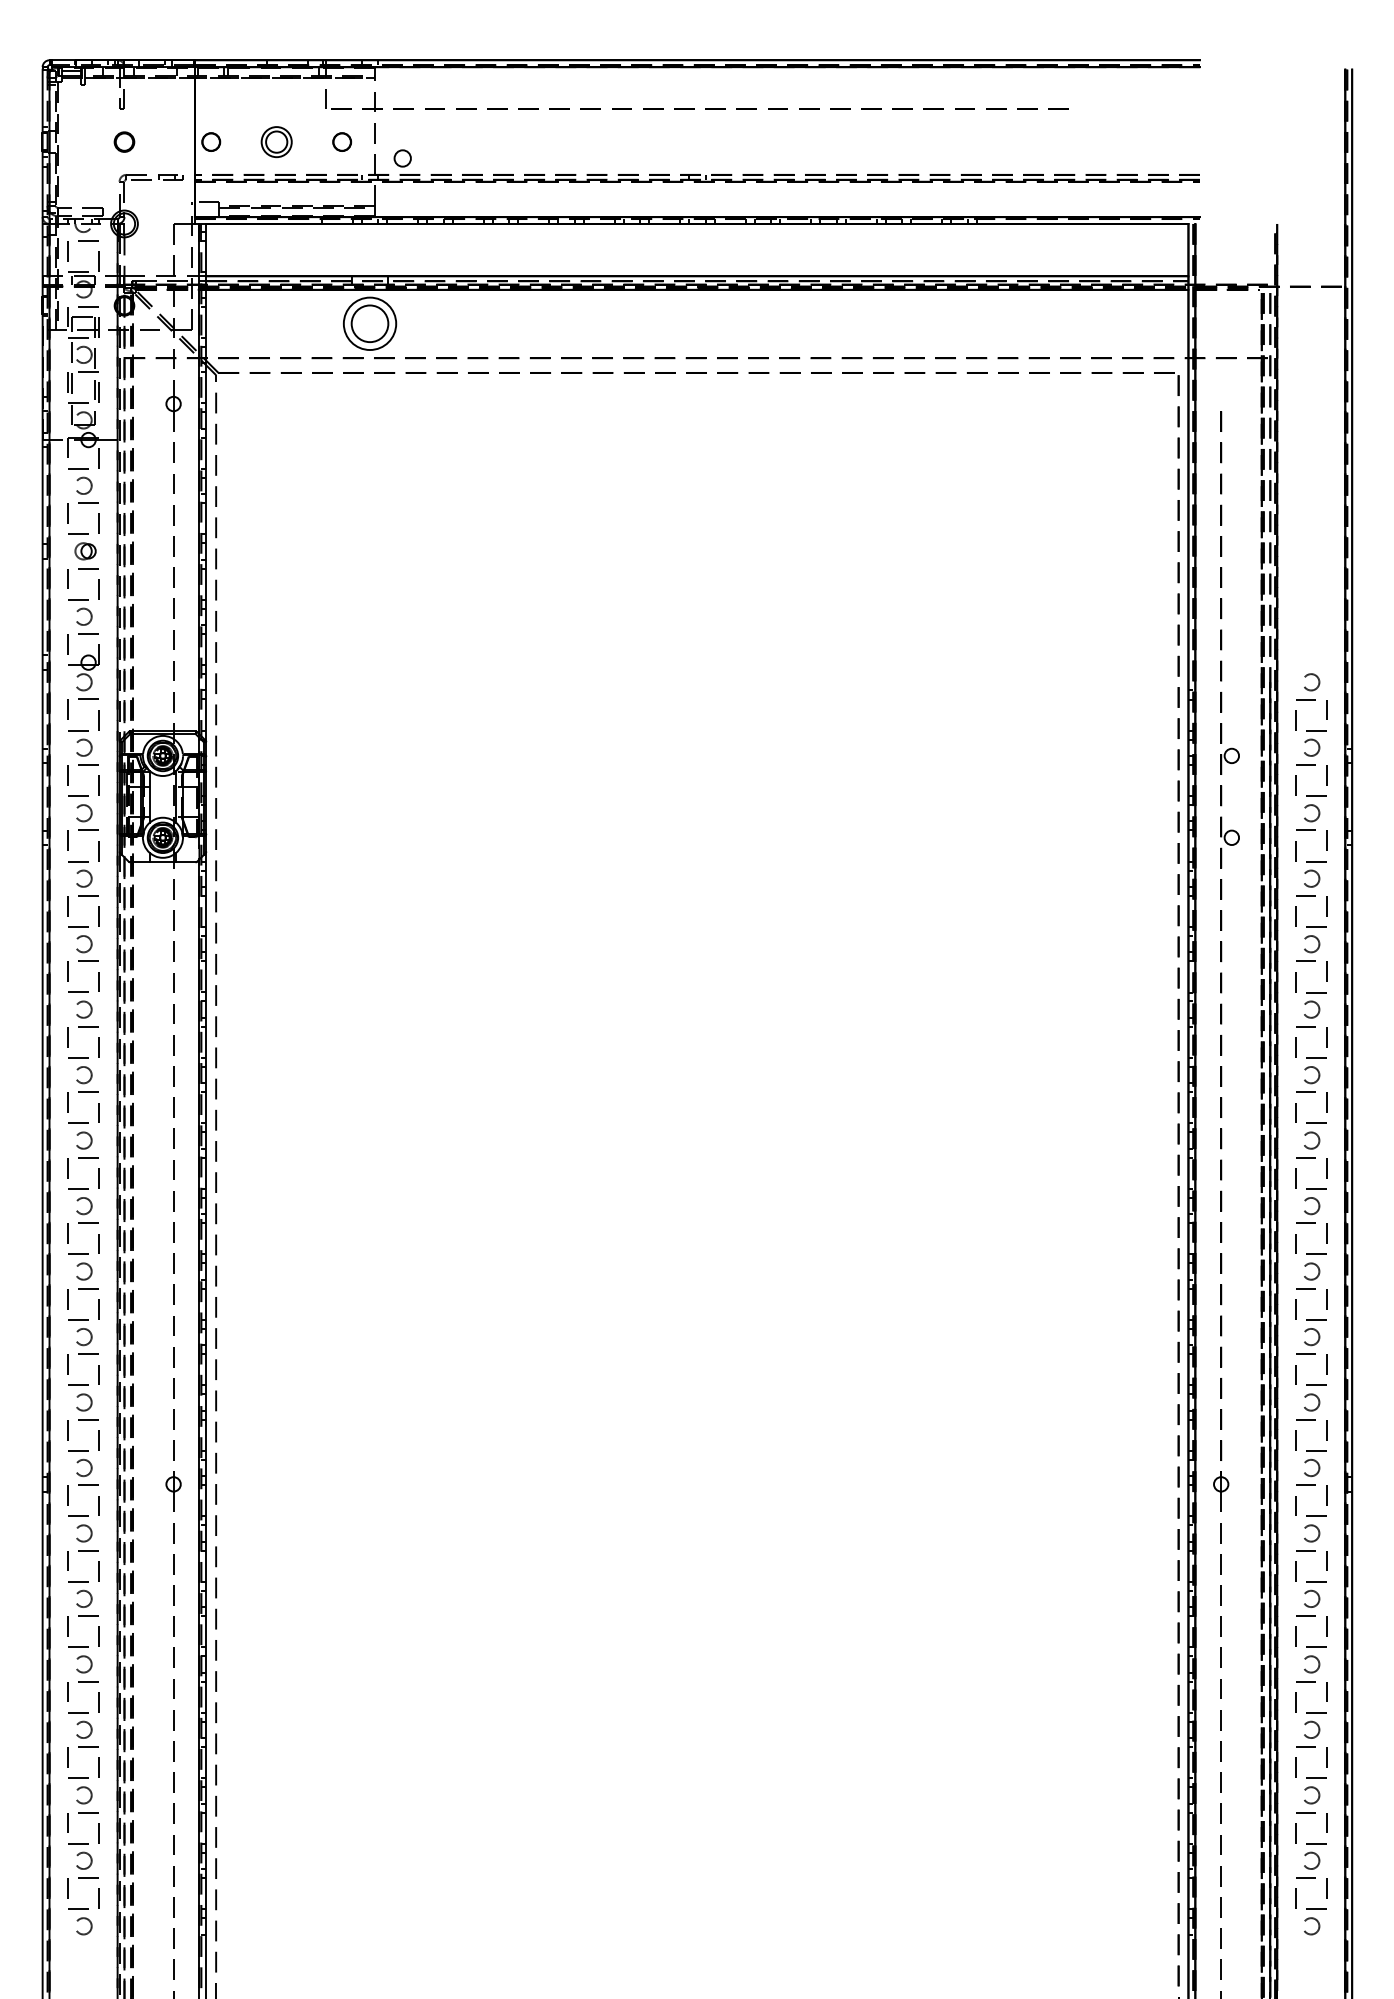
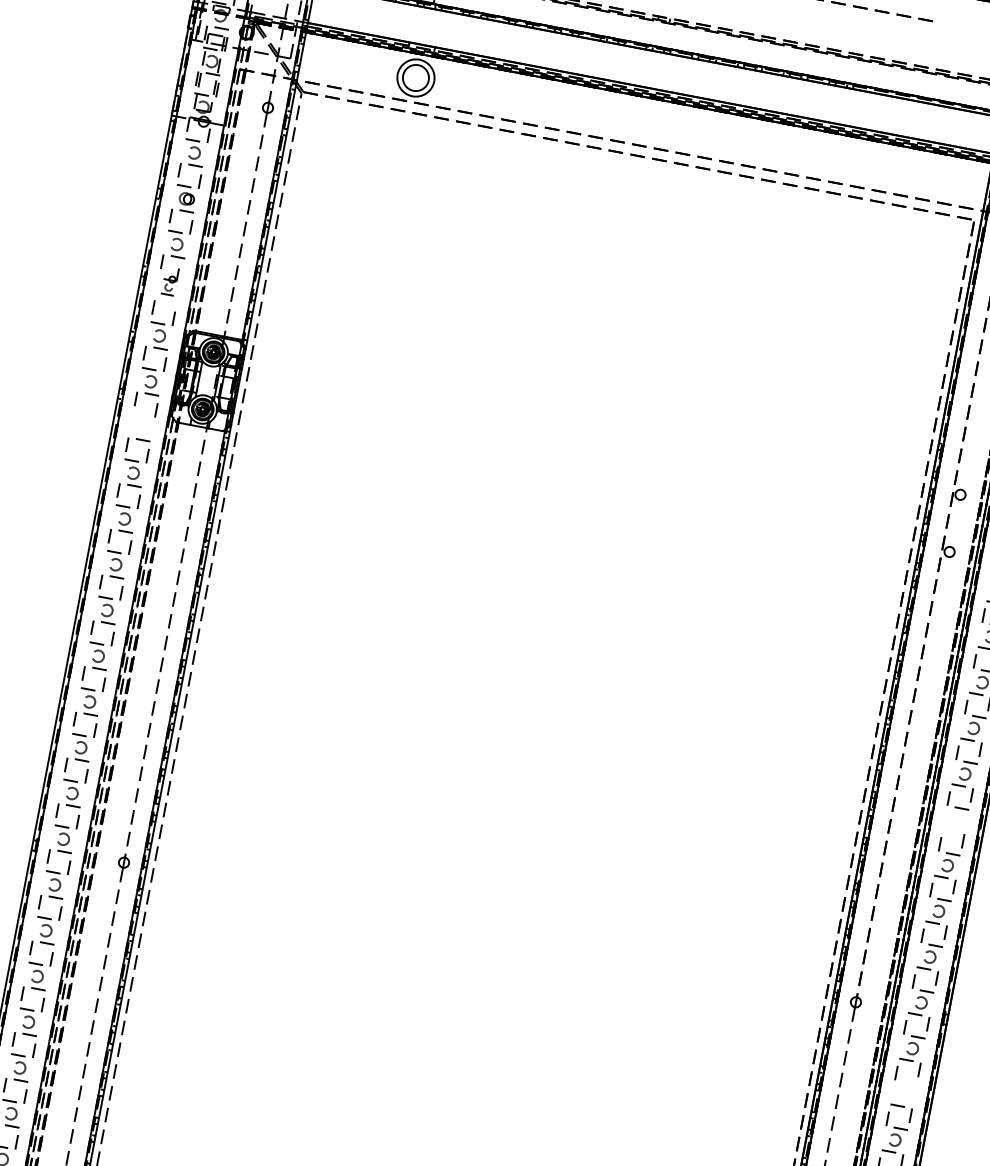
part: (83, 671) -> (169, 282), size x0.6
part: (80, 874) -> (140, 424), removed
part: (1308, 1210) -> (953, 822), removed
part: (1315, 1594) -> (907, 1091), removed

